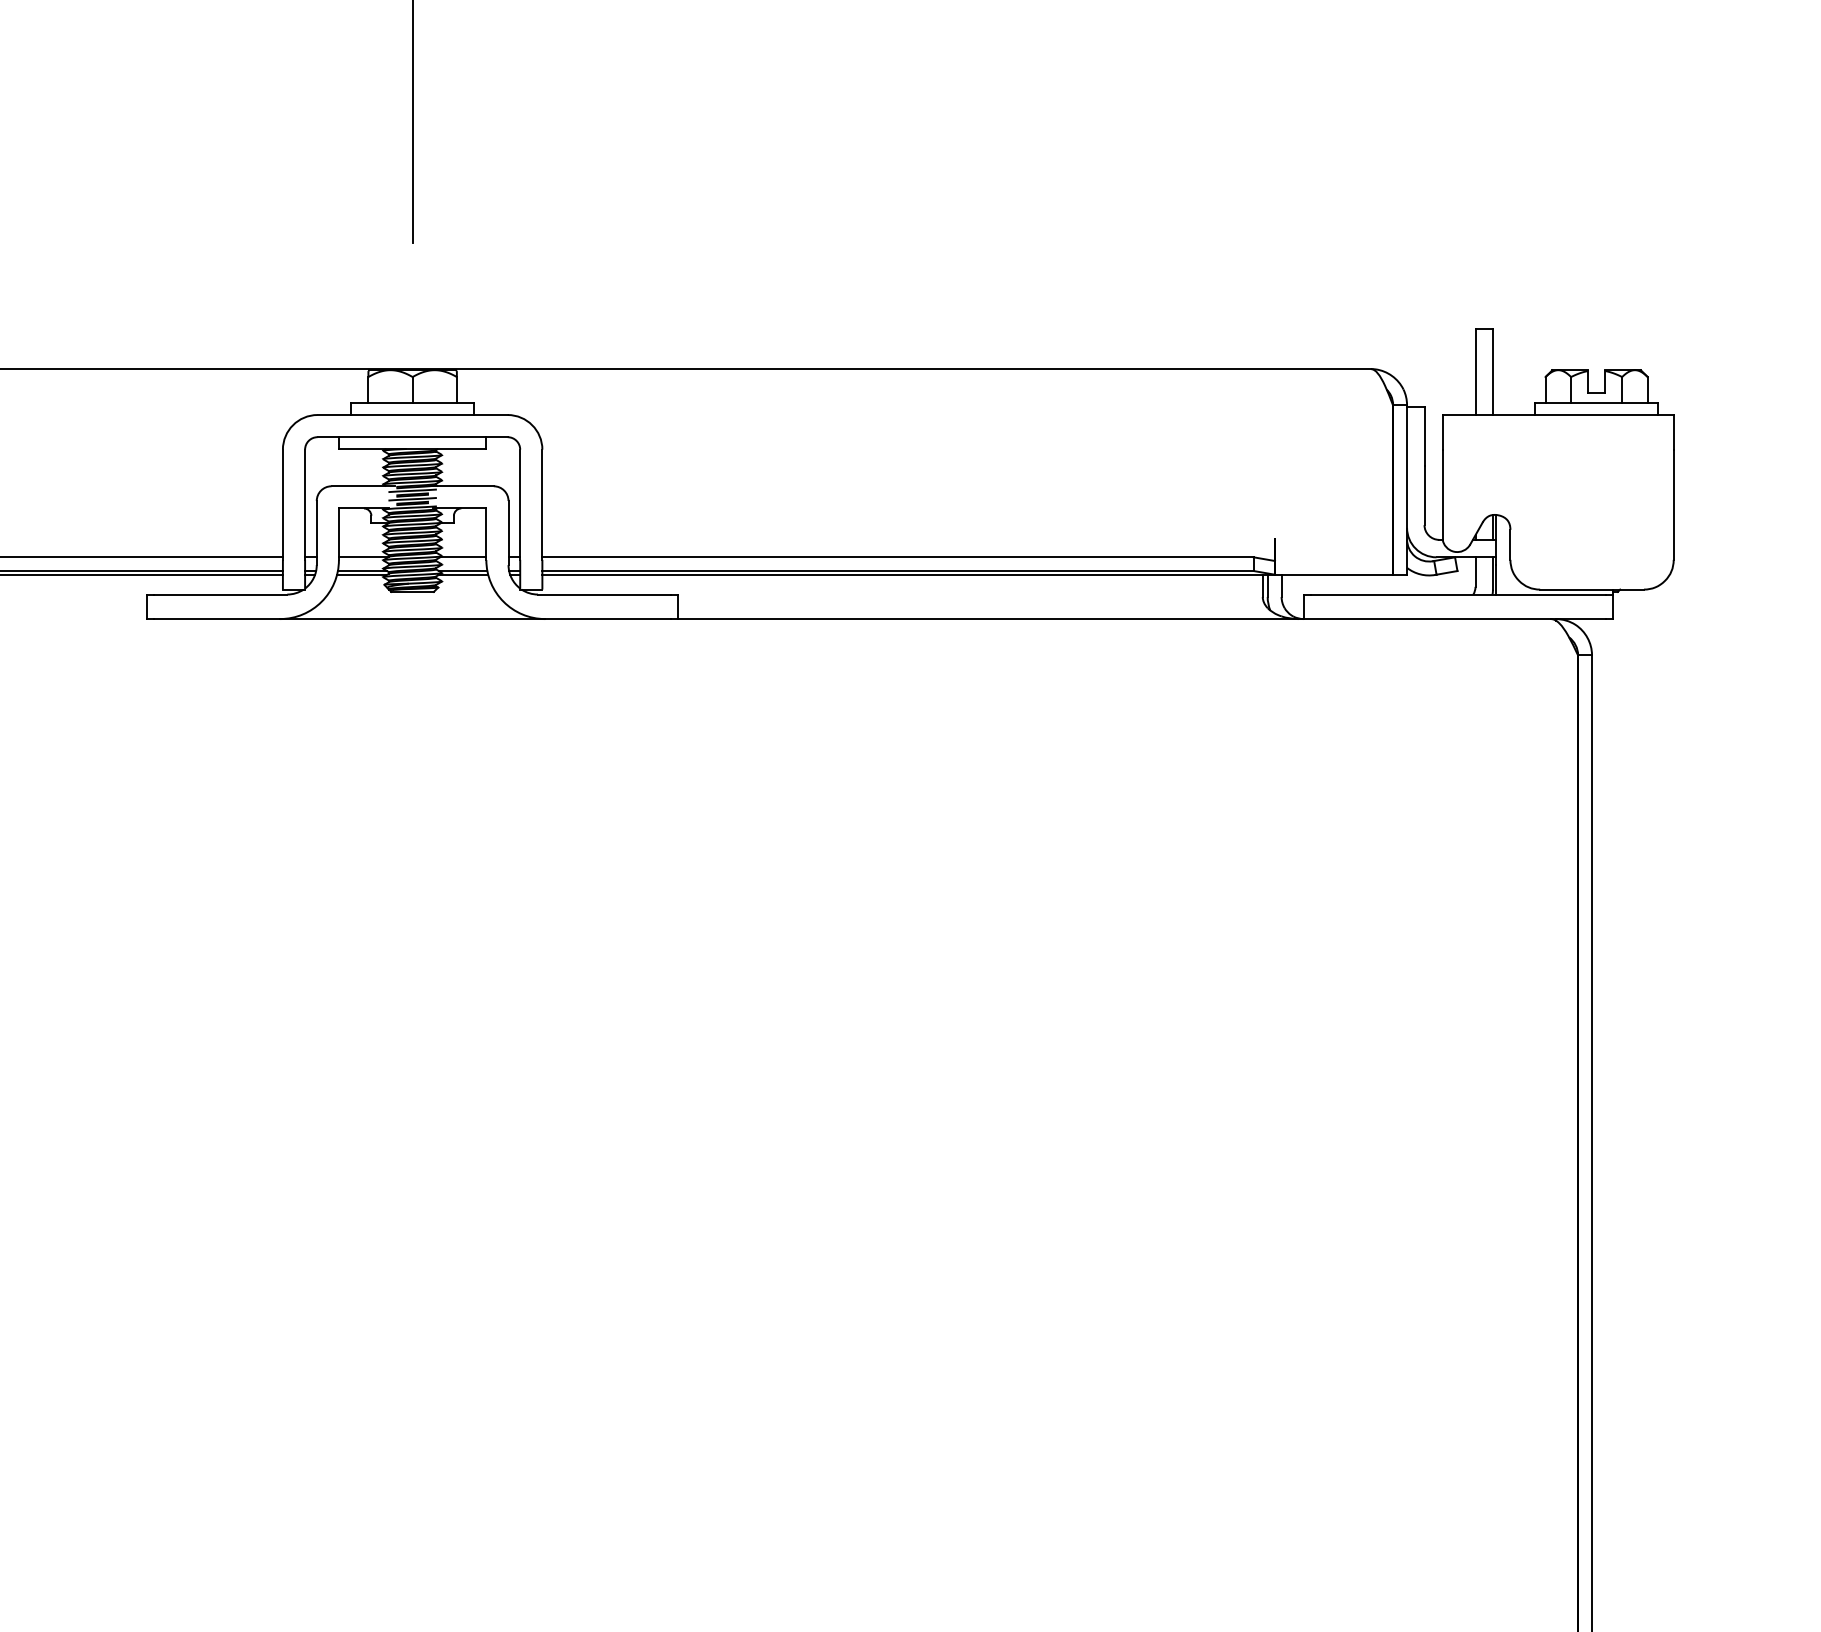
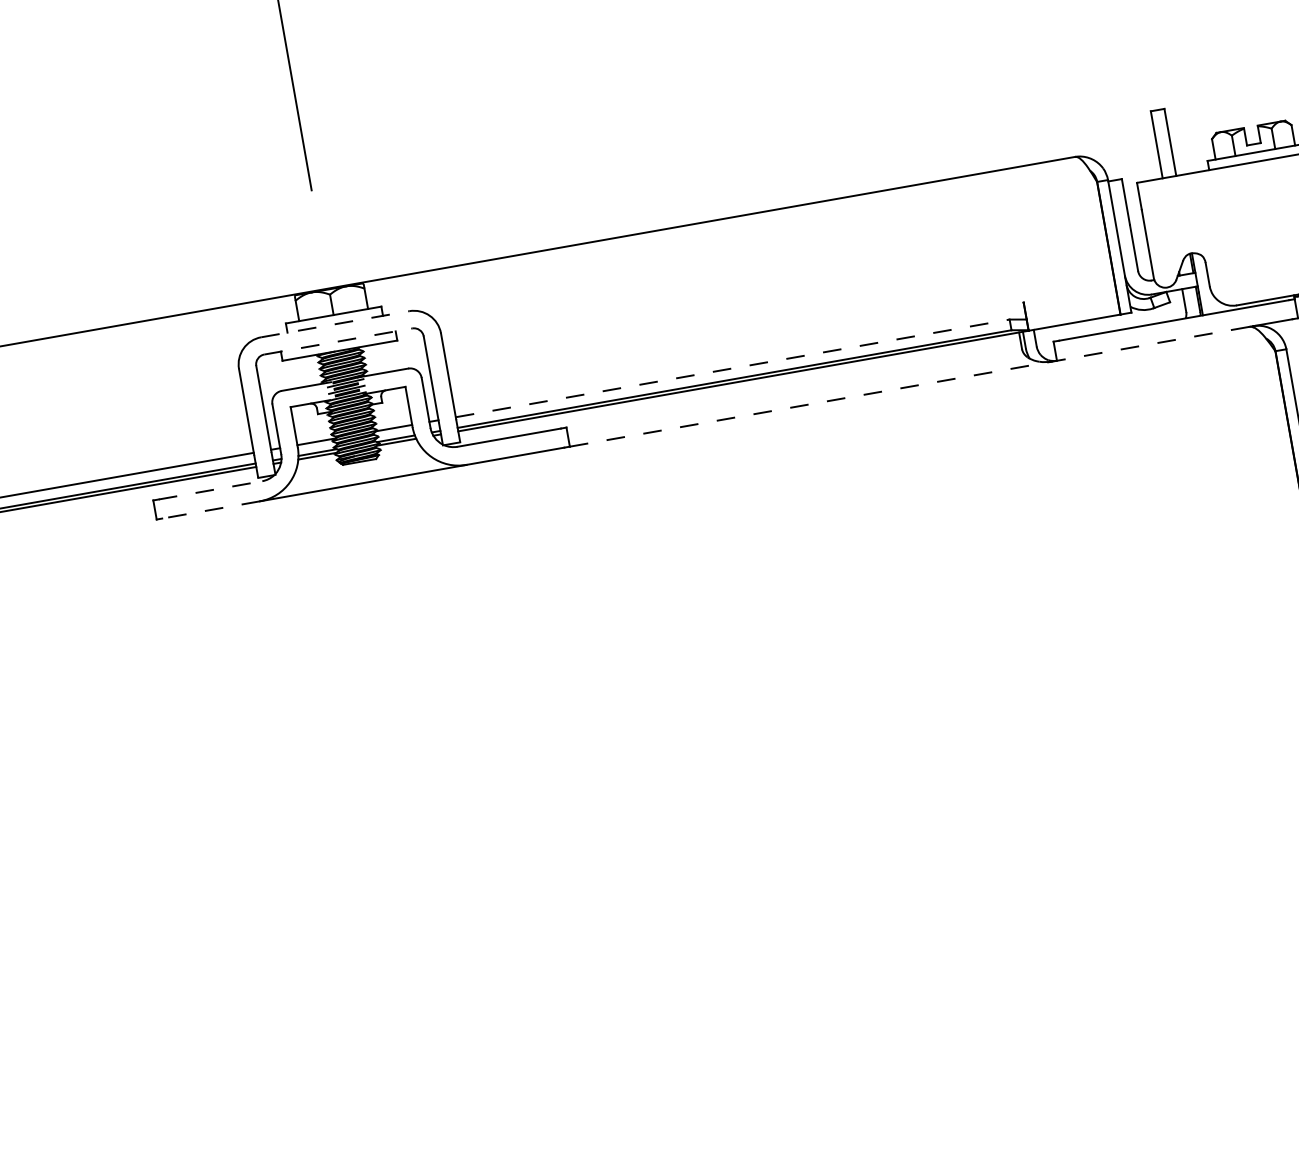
line: (413, 415) -> (335, 324), solid -> dashed
line: (413, 437) -> (339, 341), solid -> dashed
line: (898, 557) -> (733, 368), solid -> dashed
line: (221, 594) -> (211, 490), solid -> dashed
line: (217, 619) -> (211, 510), solid -> dashed
line: (1114, 619) -> (909, 387), solid -> dashed

